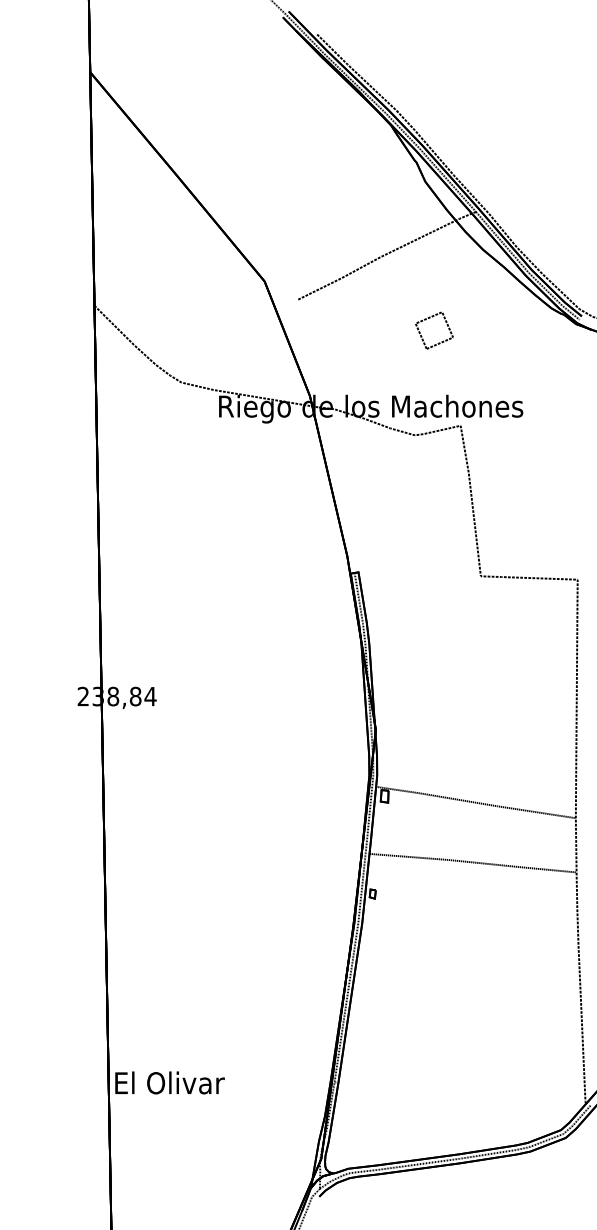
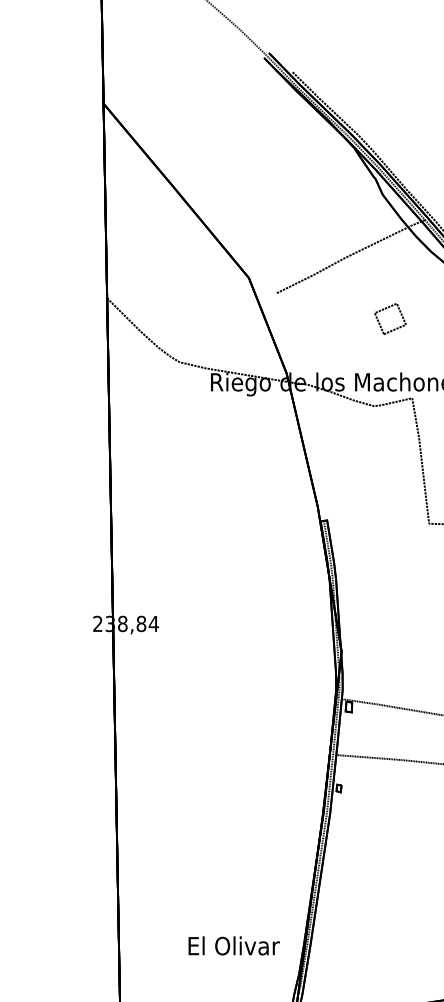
text: (169, 1082) -> (233, 945), moved

